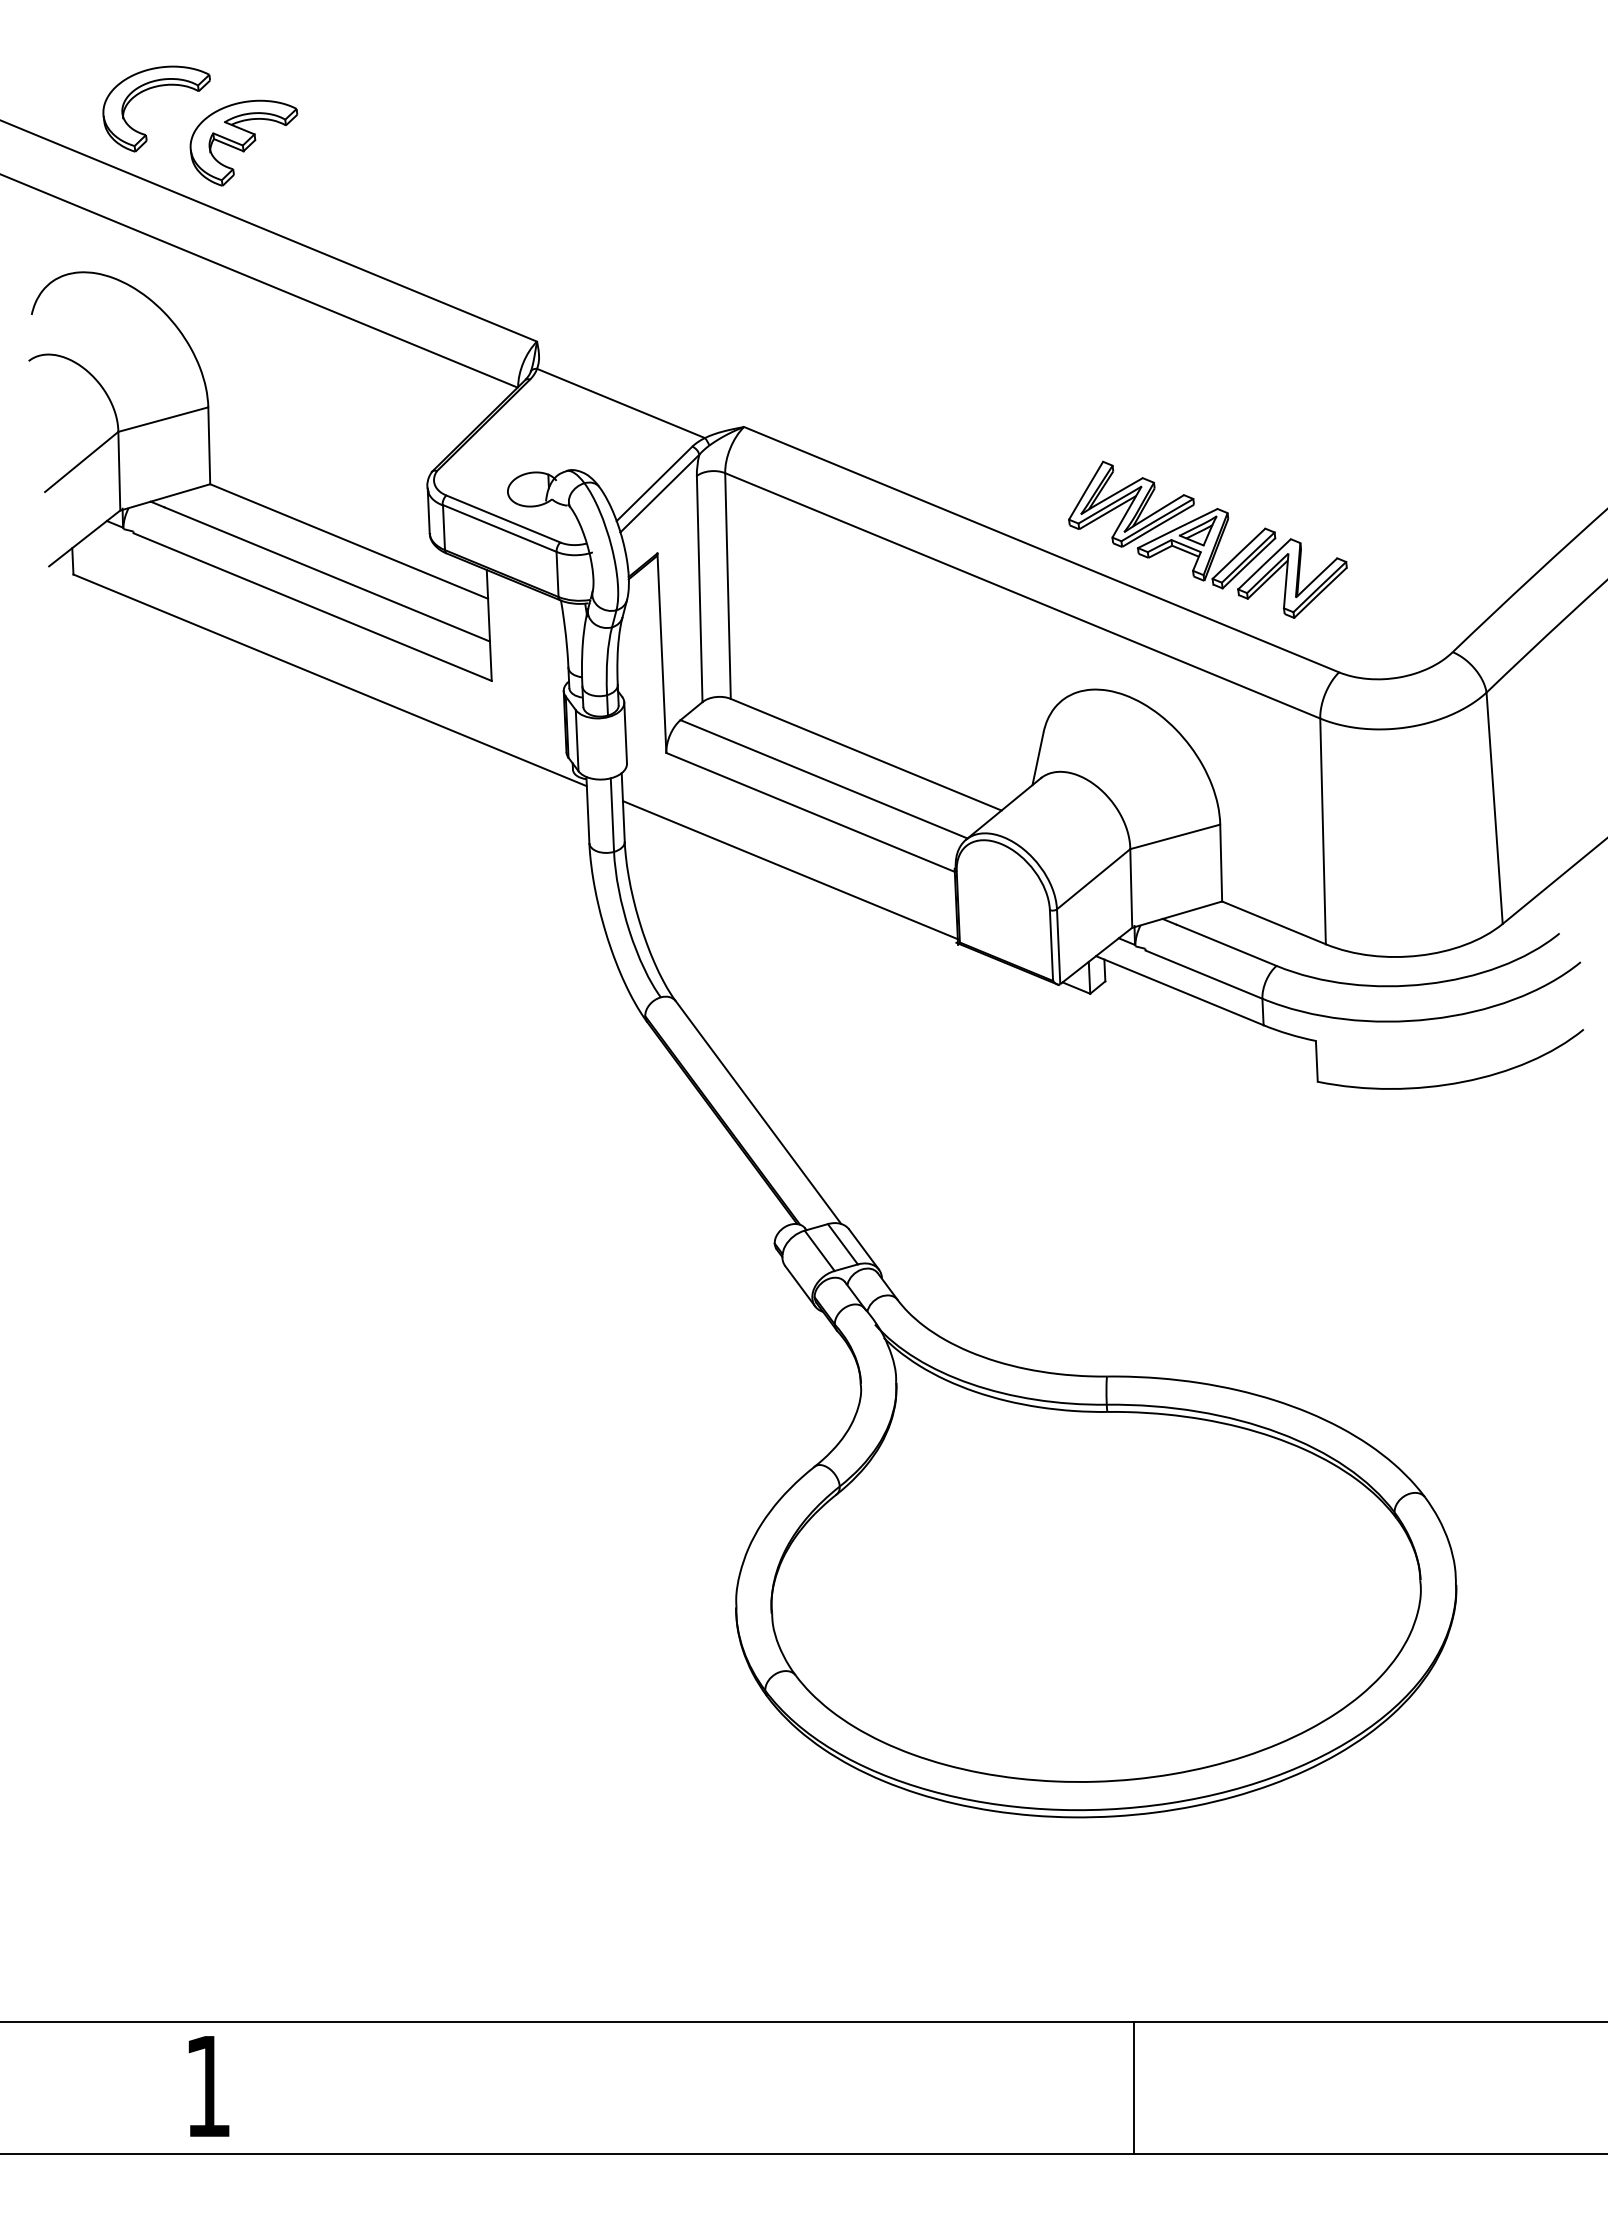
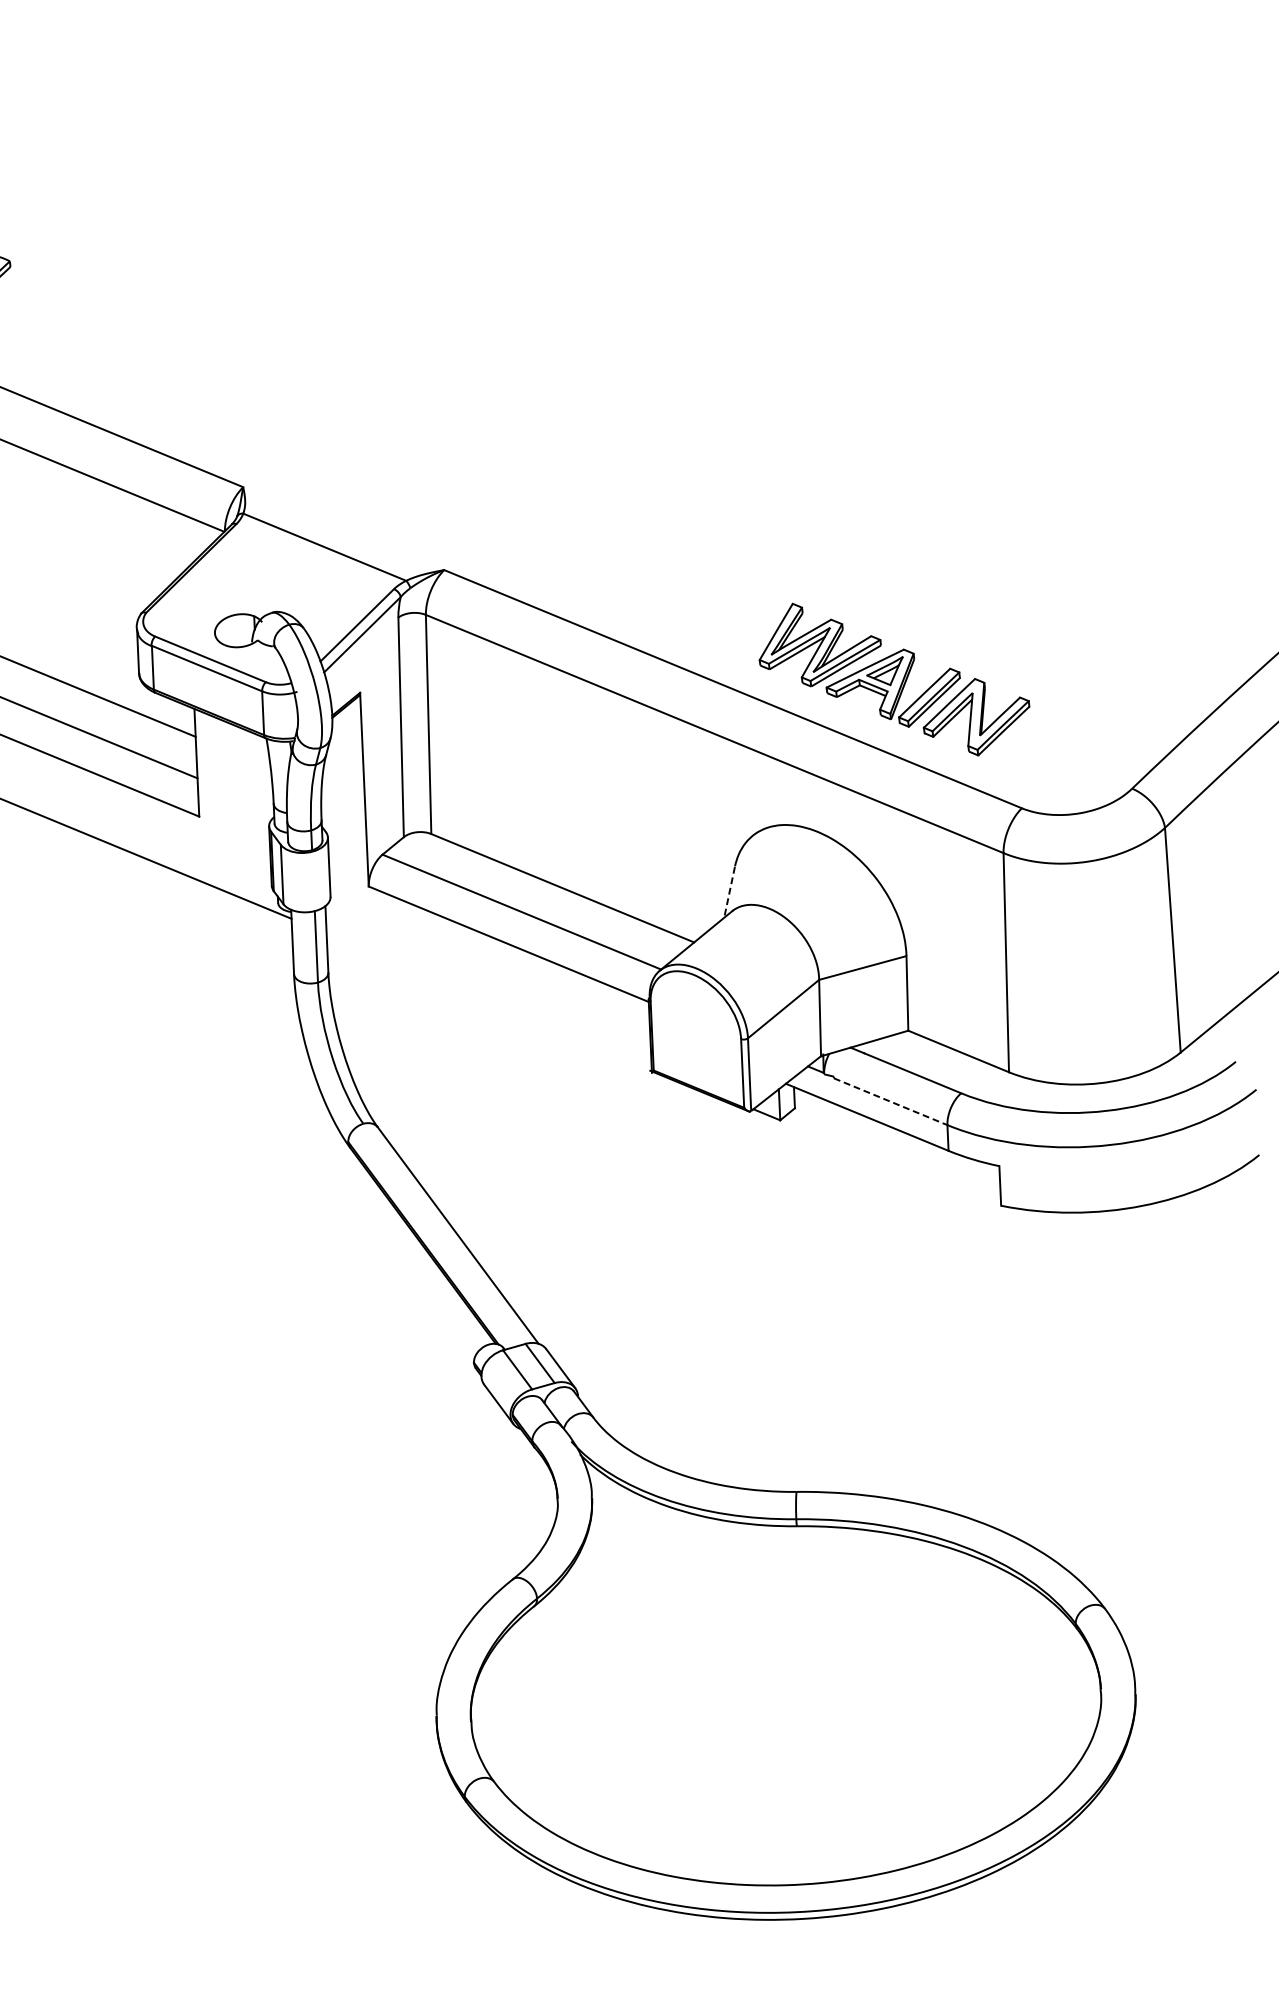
line: (1038, 759) -> (730, 892), solid -> dashed
line: (789, 870) -> (488, 1000), removed
line: (1204, 974) -> (891, 1101), solid -> dashed

